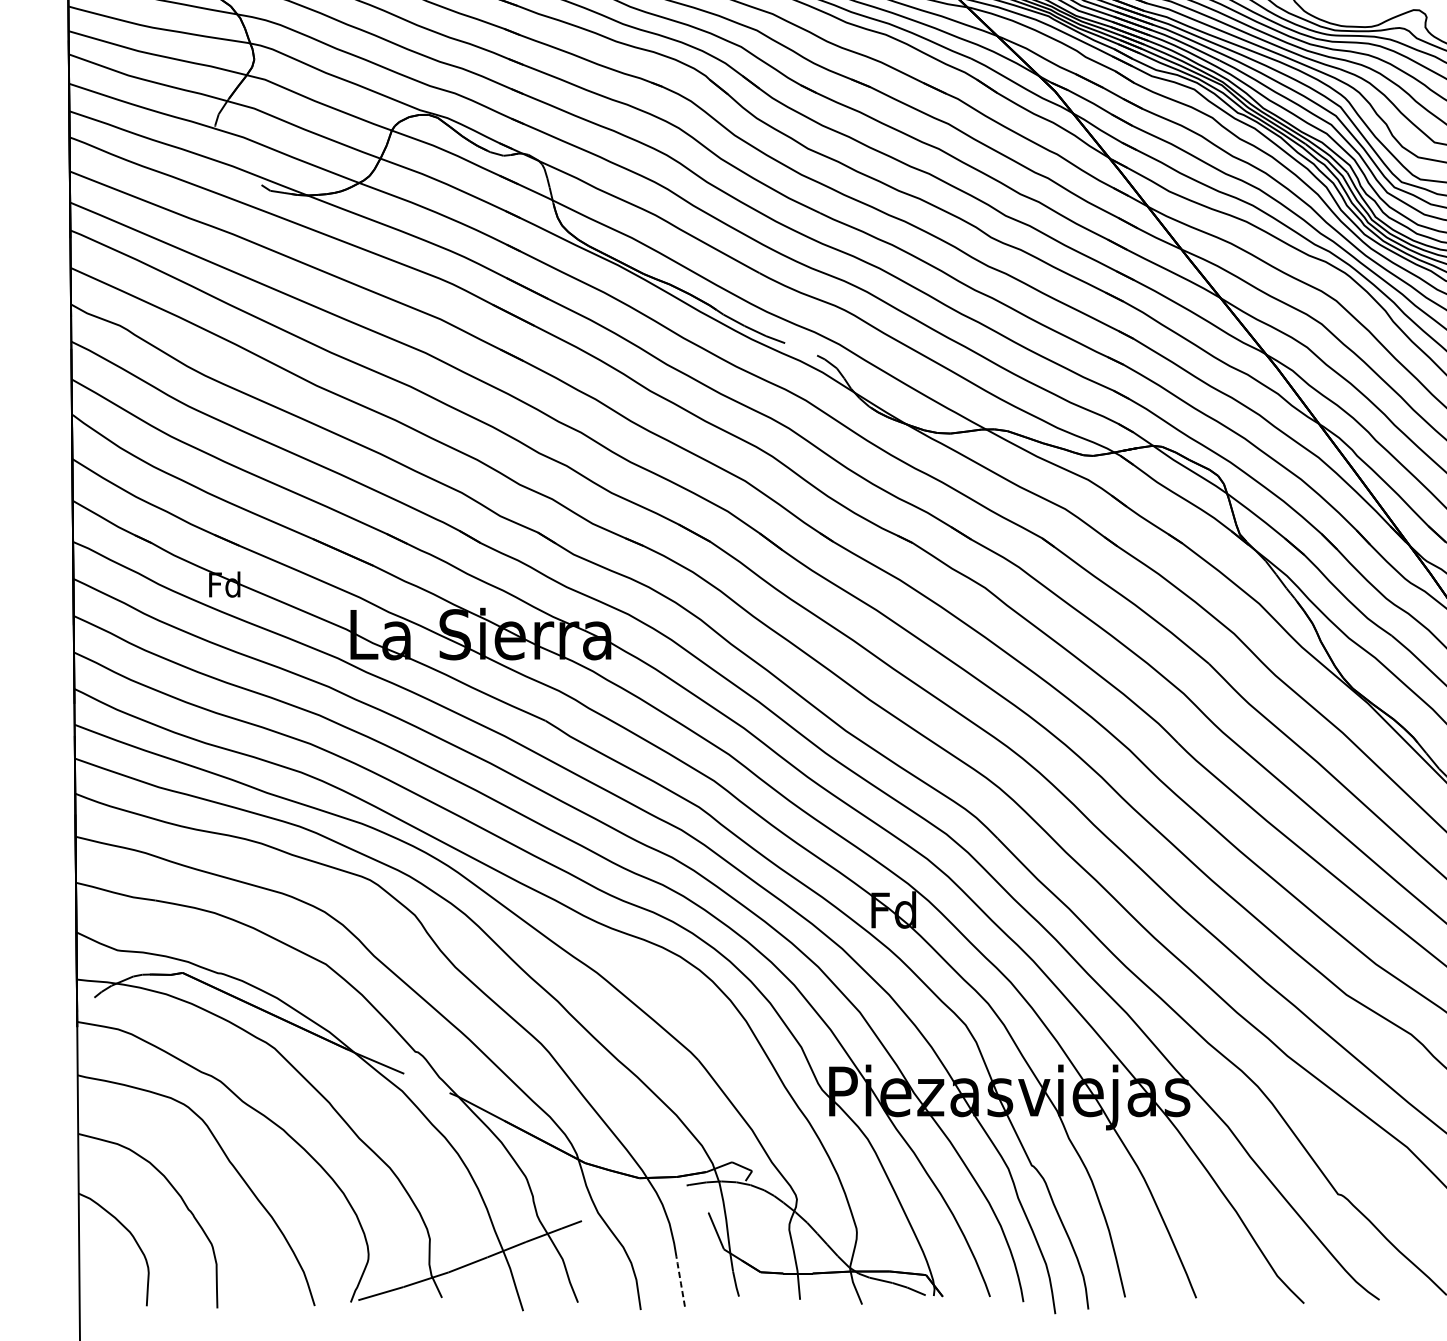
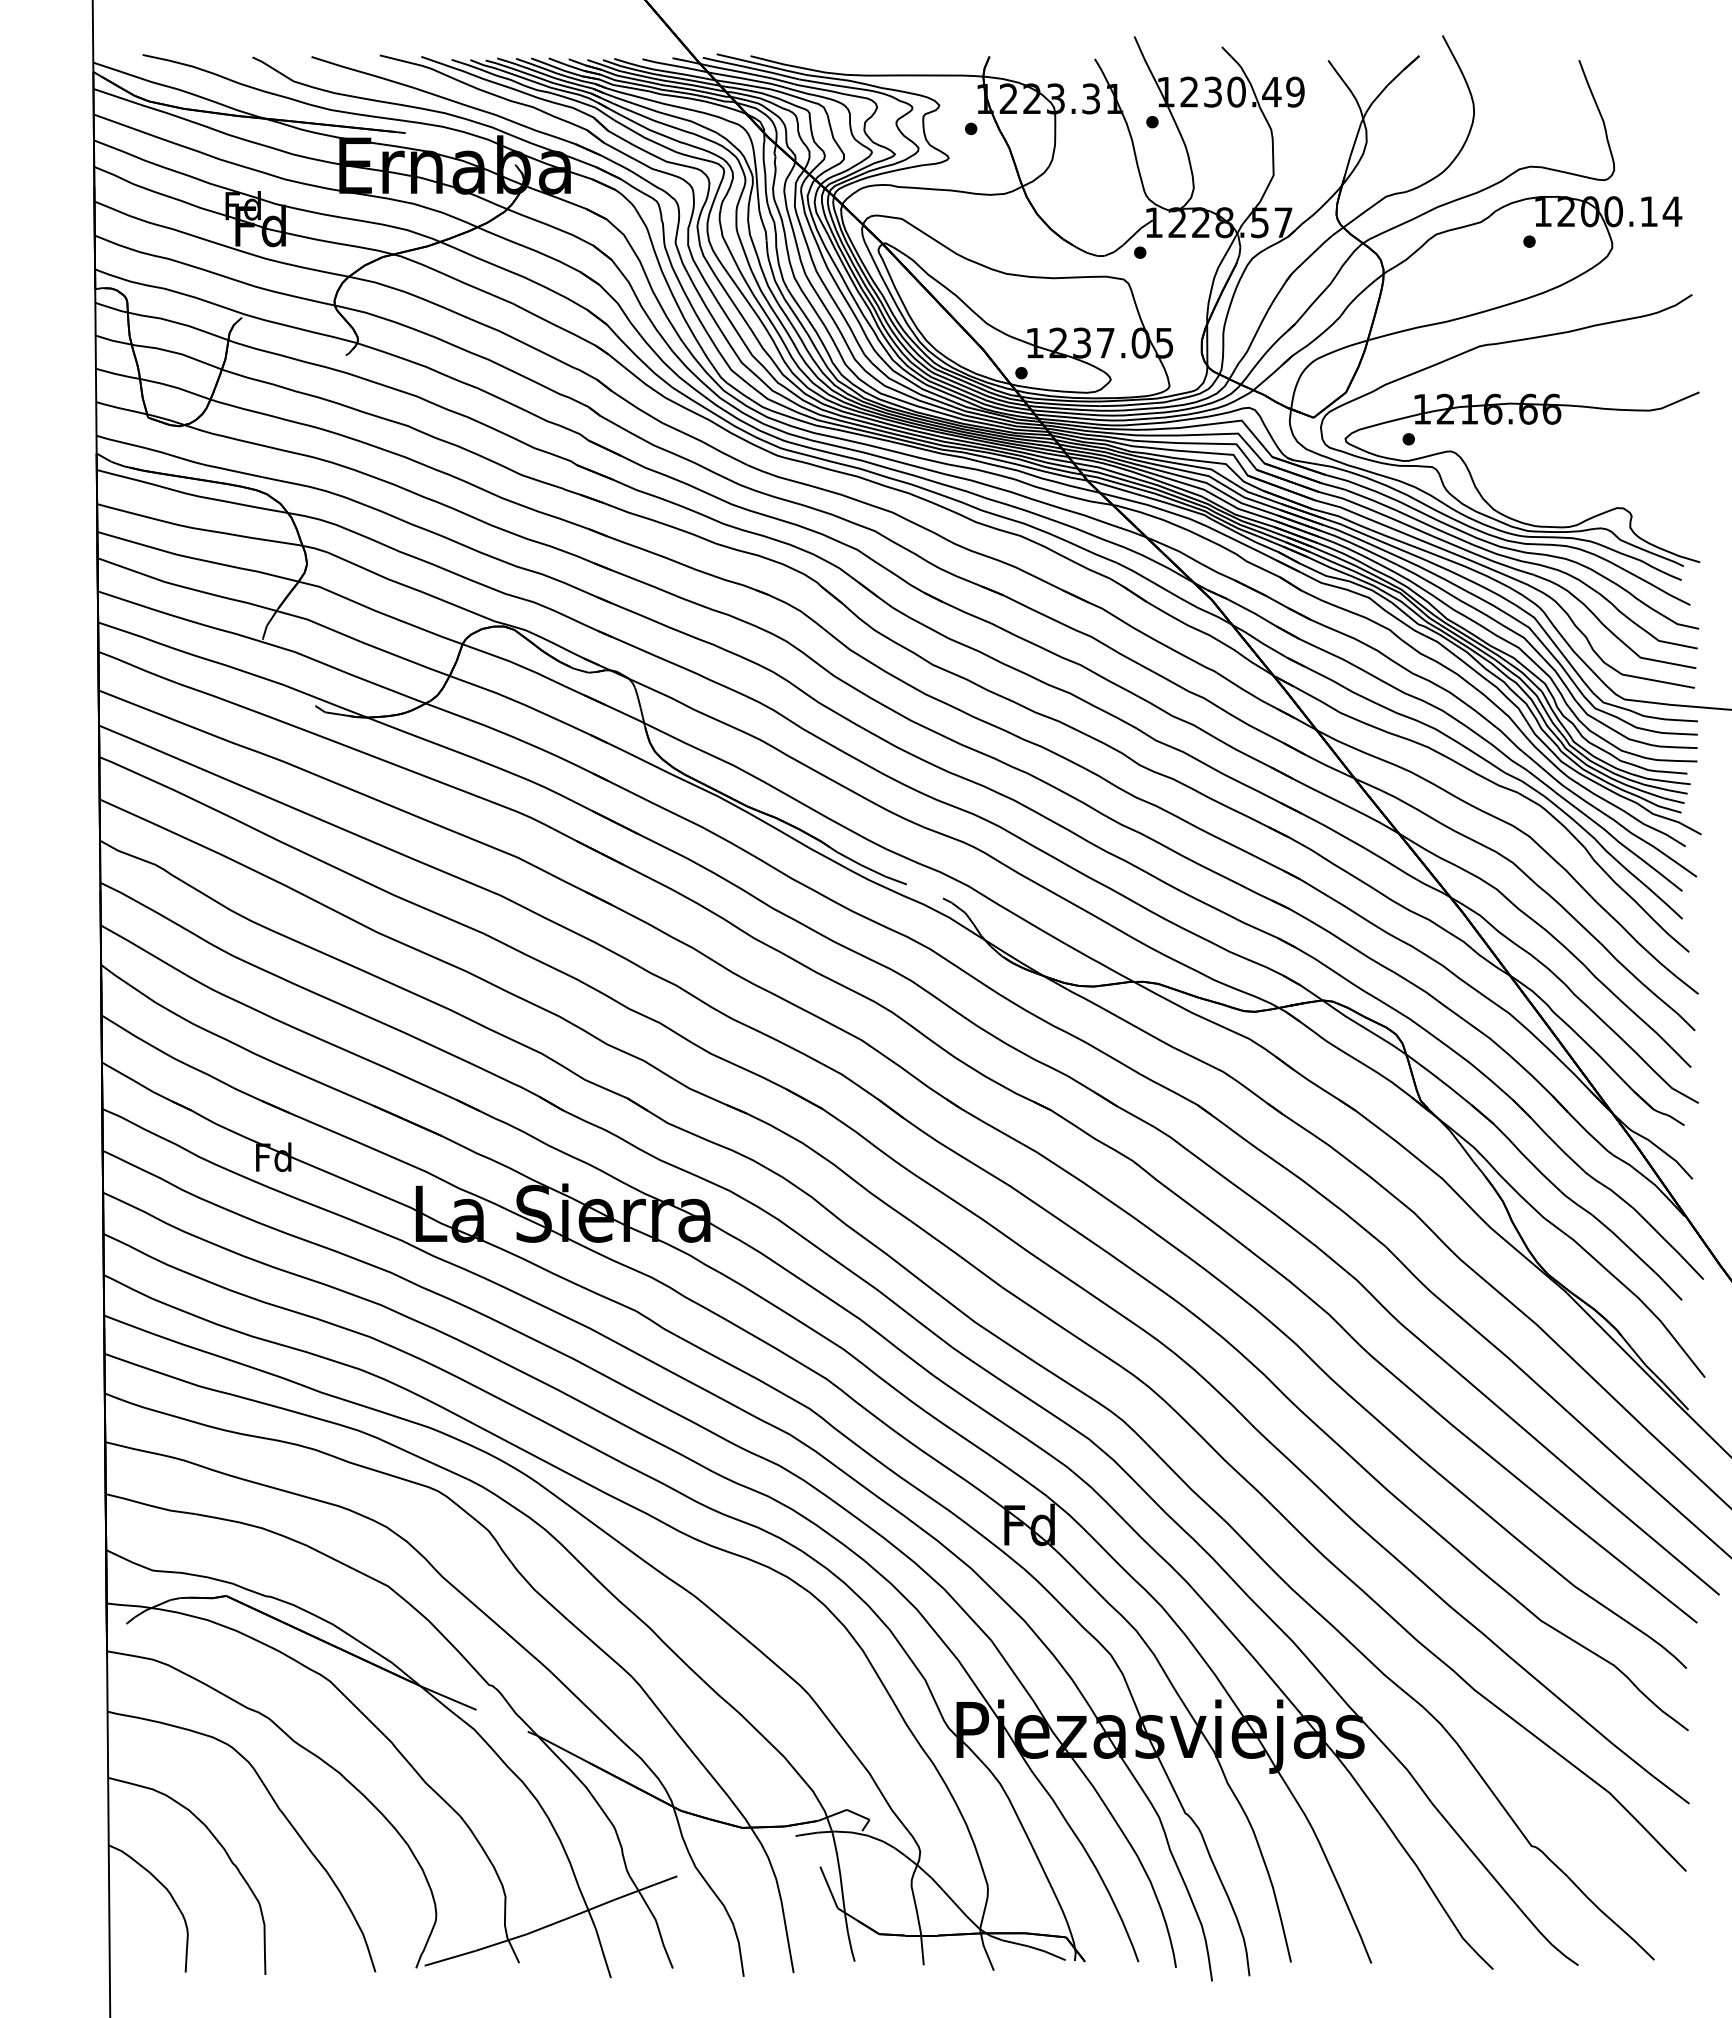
line: (680, 1281) -> (788, 1944), dashed -> solid

